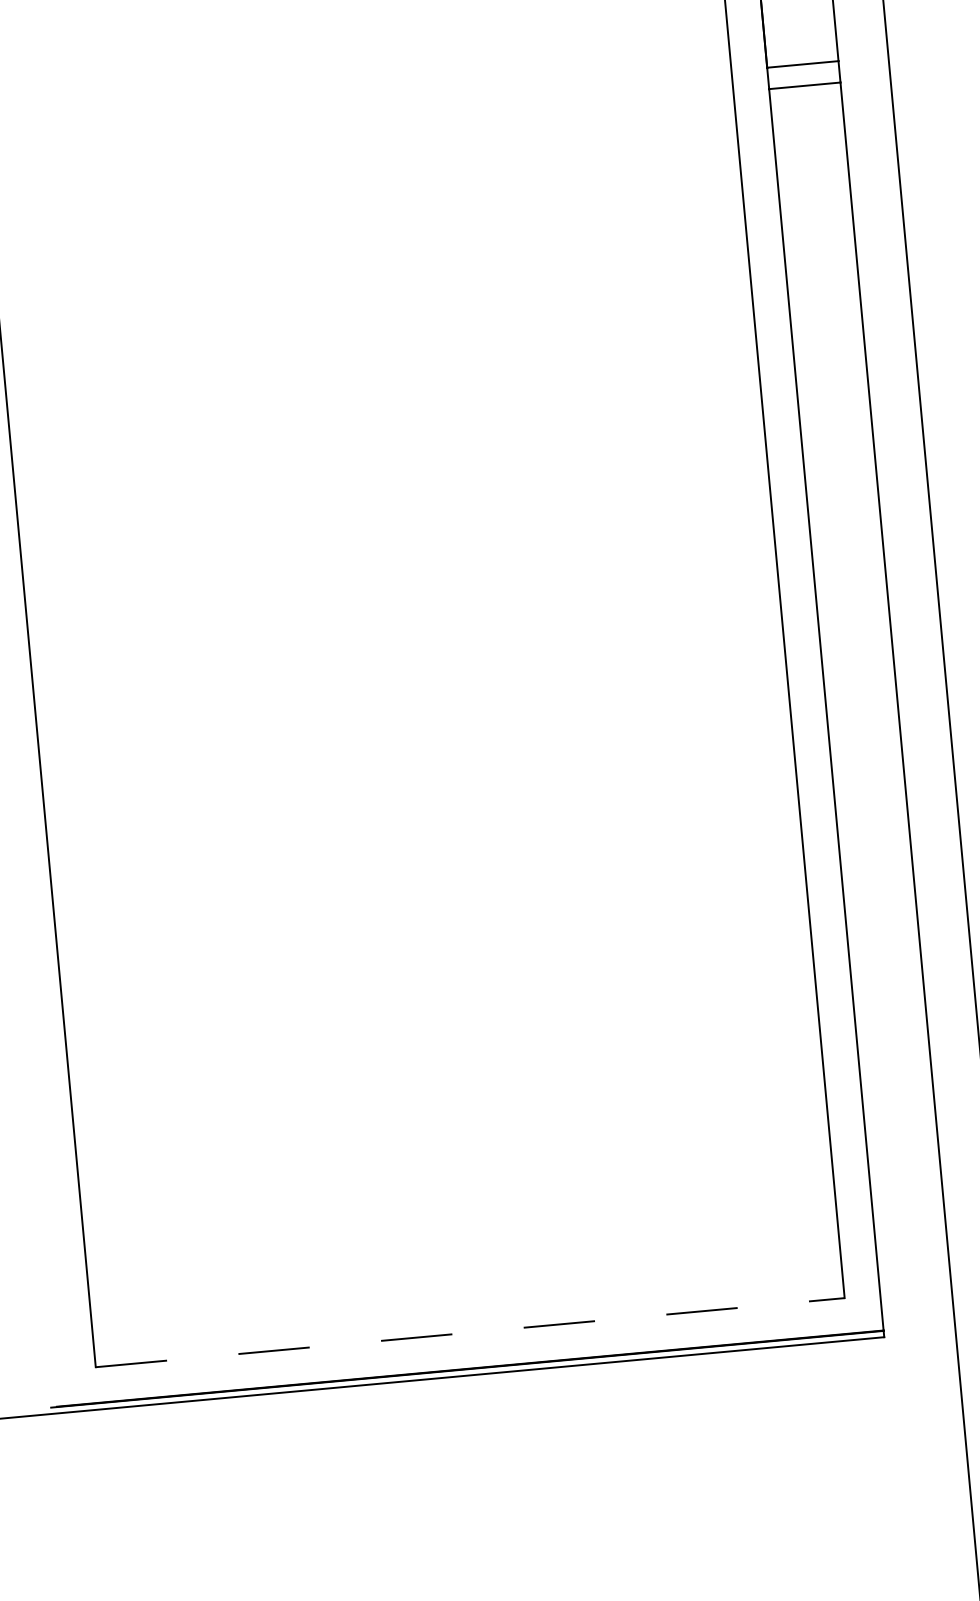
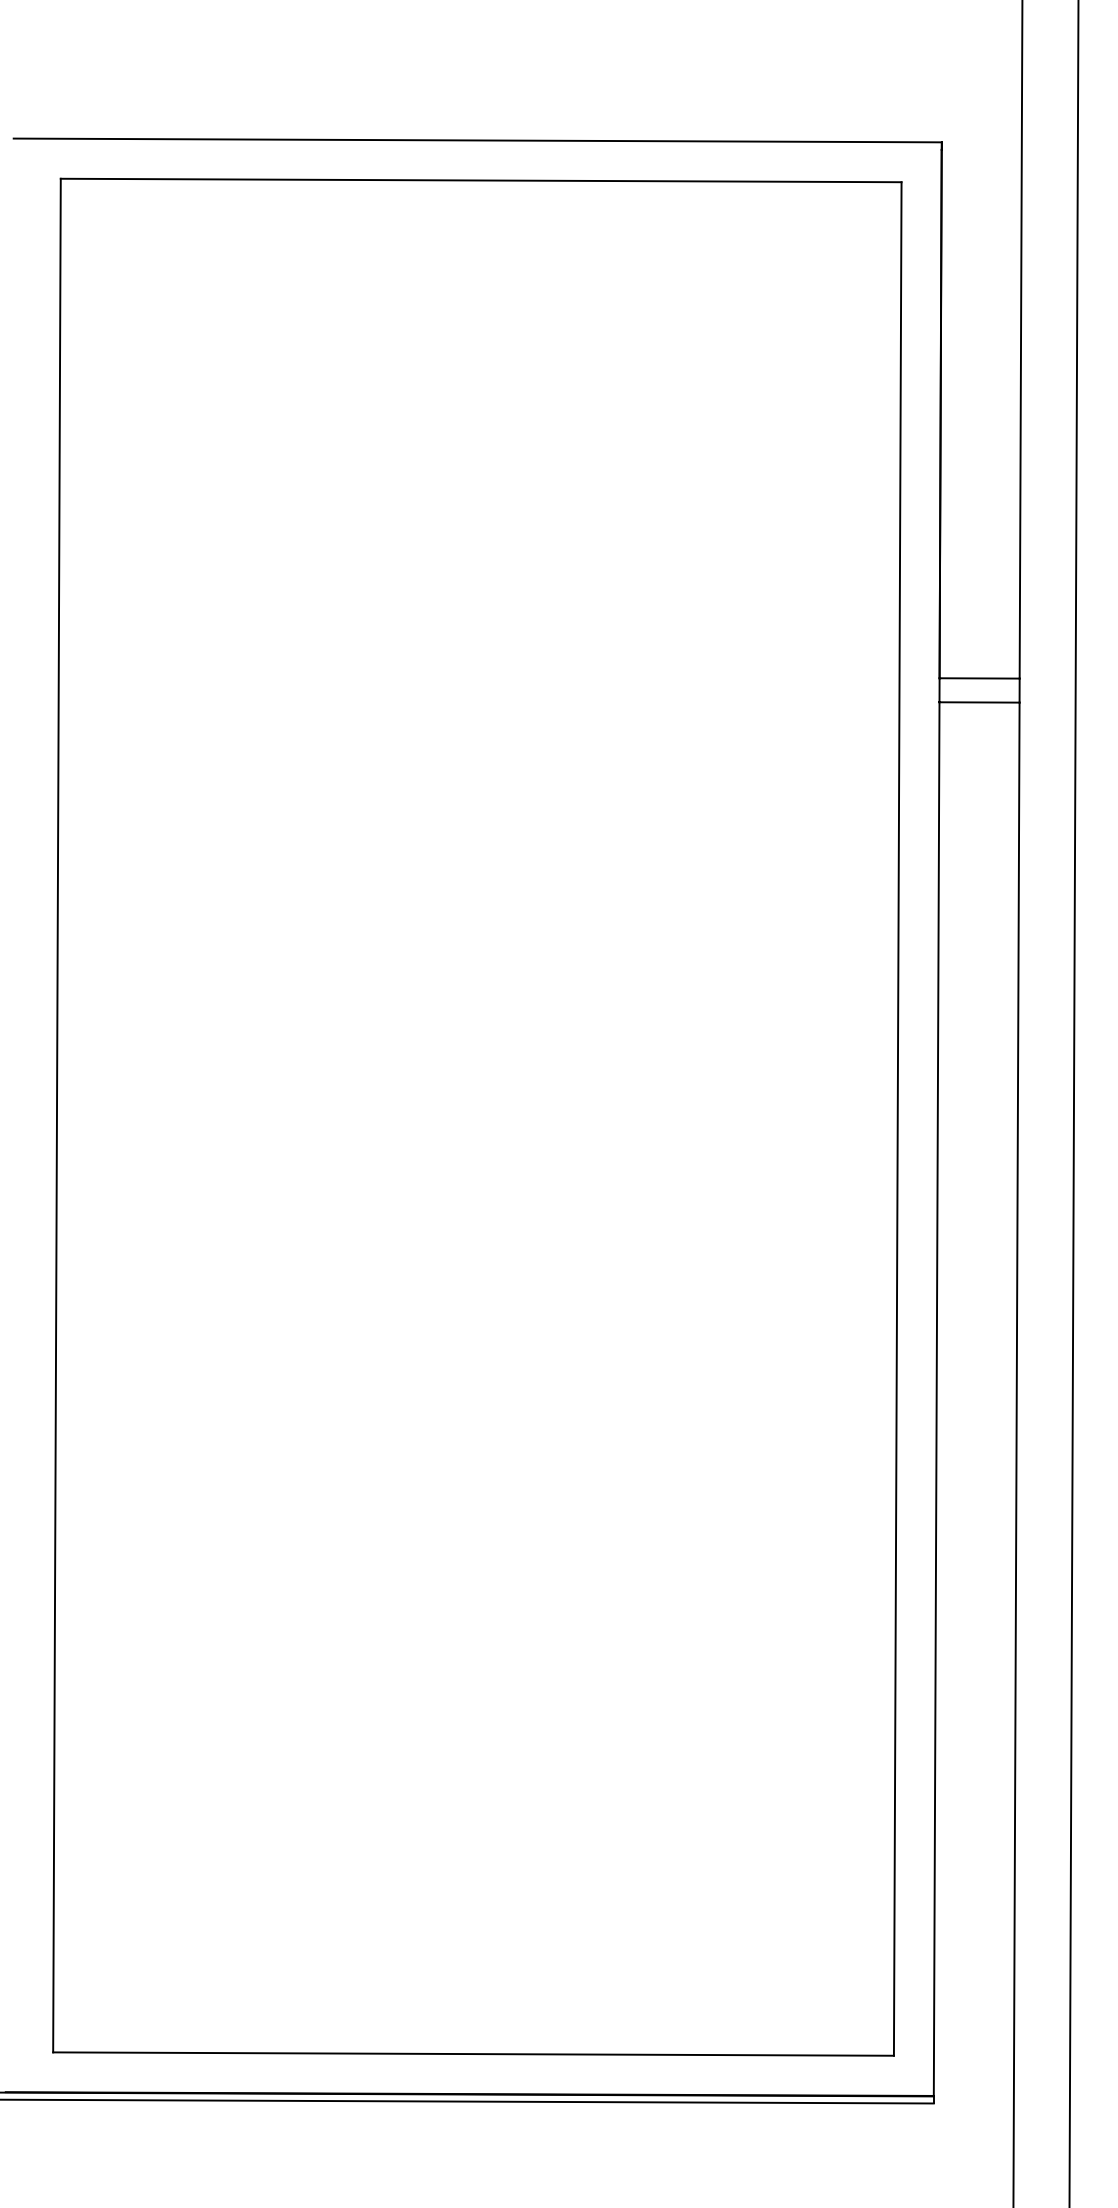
line: (471, 1332) -> (474, 2054), dashed -> solid

